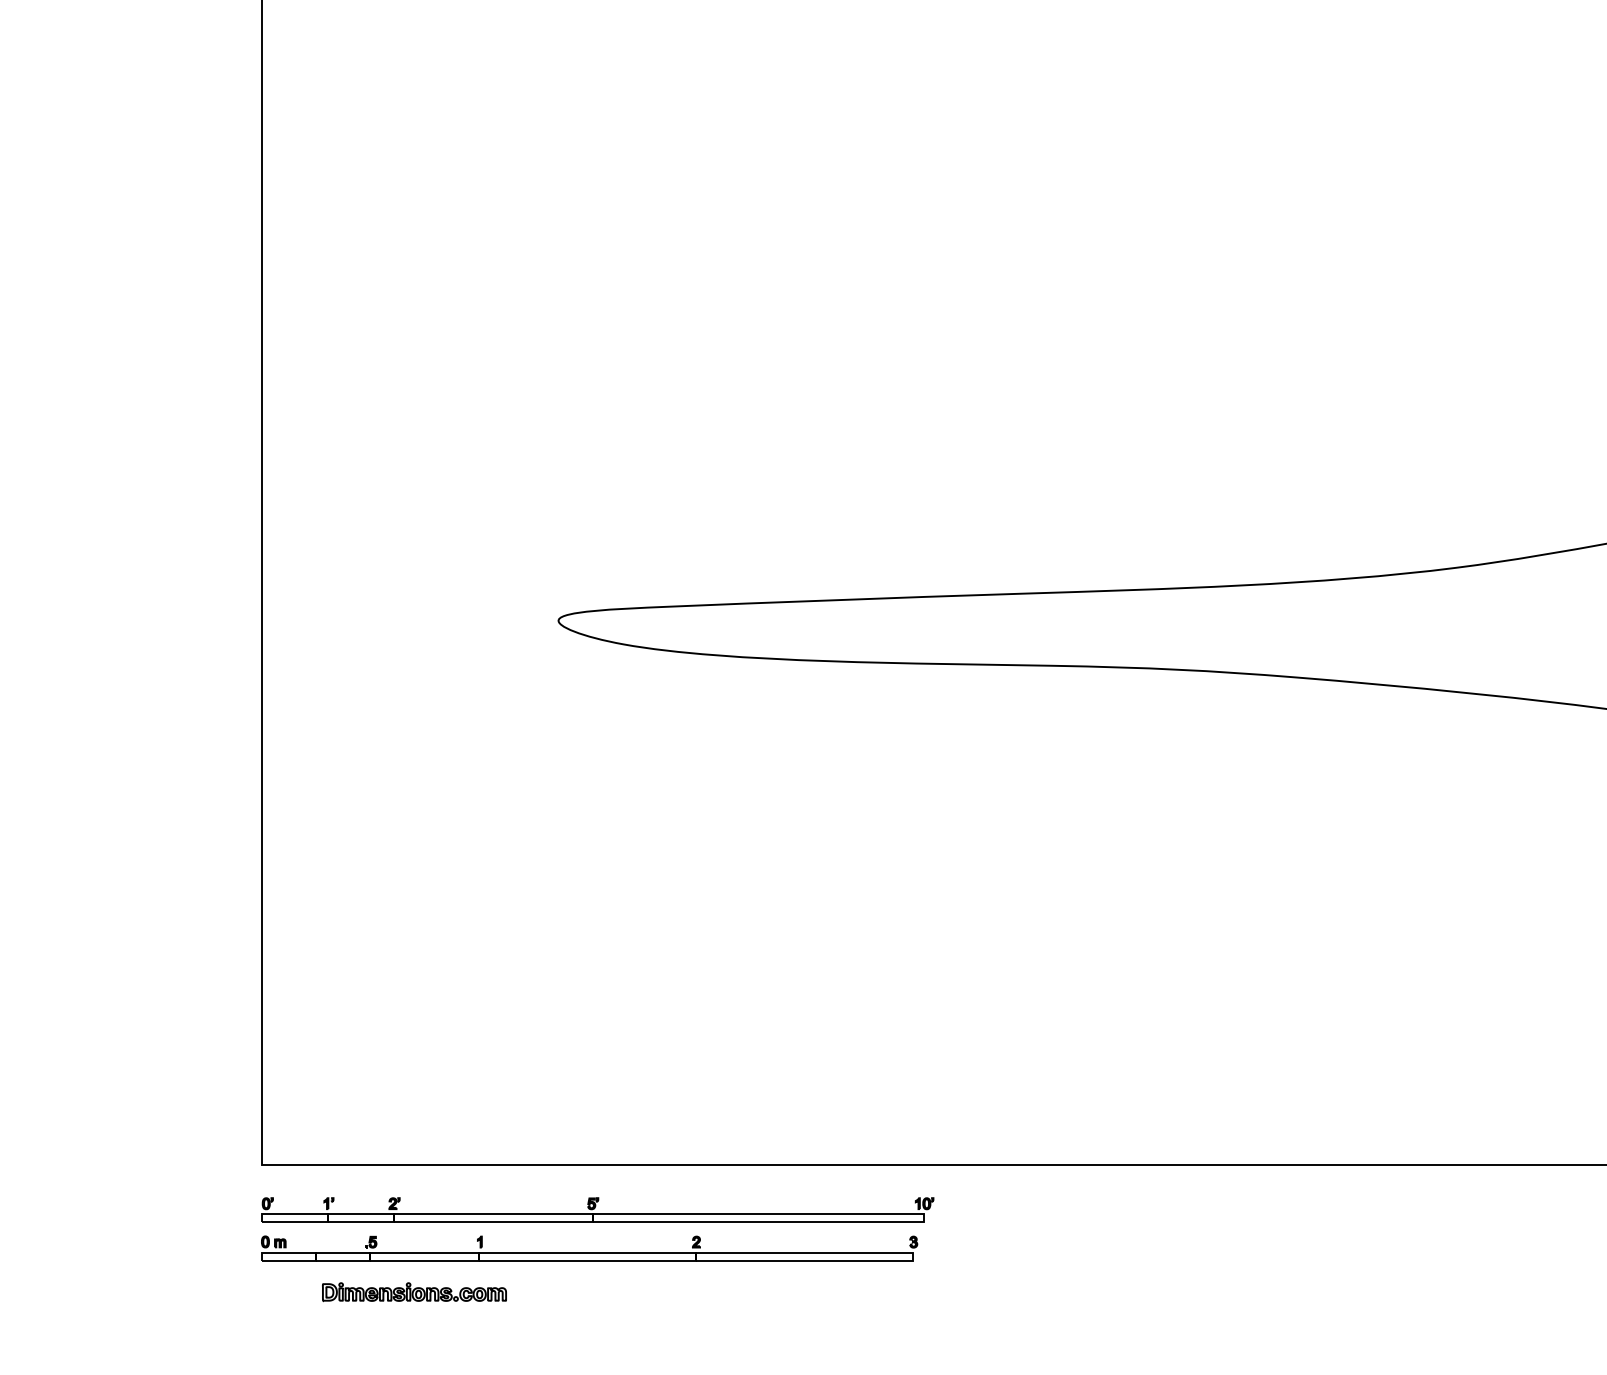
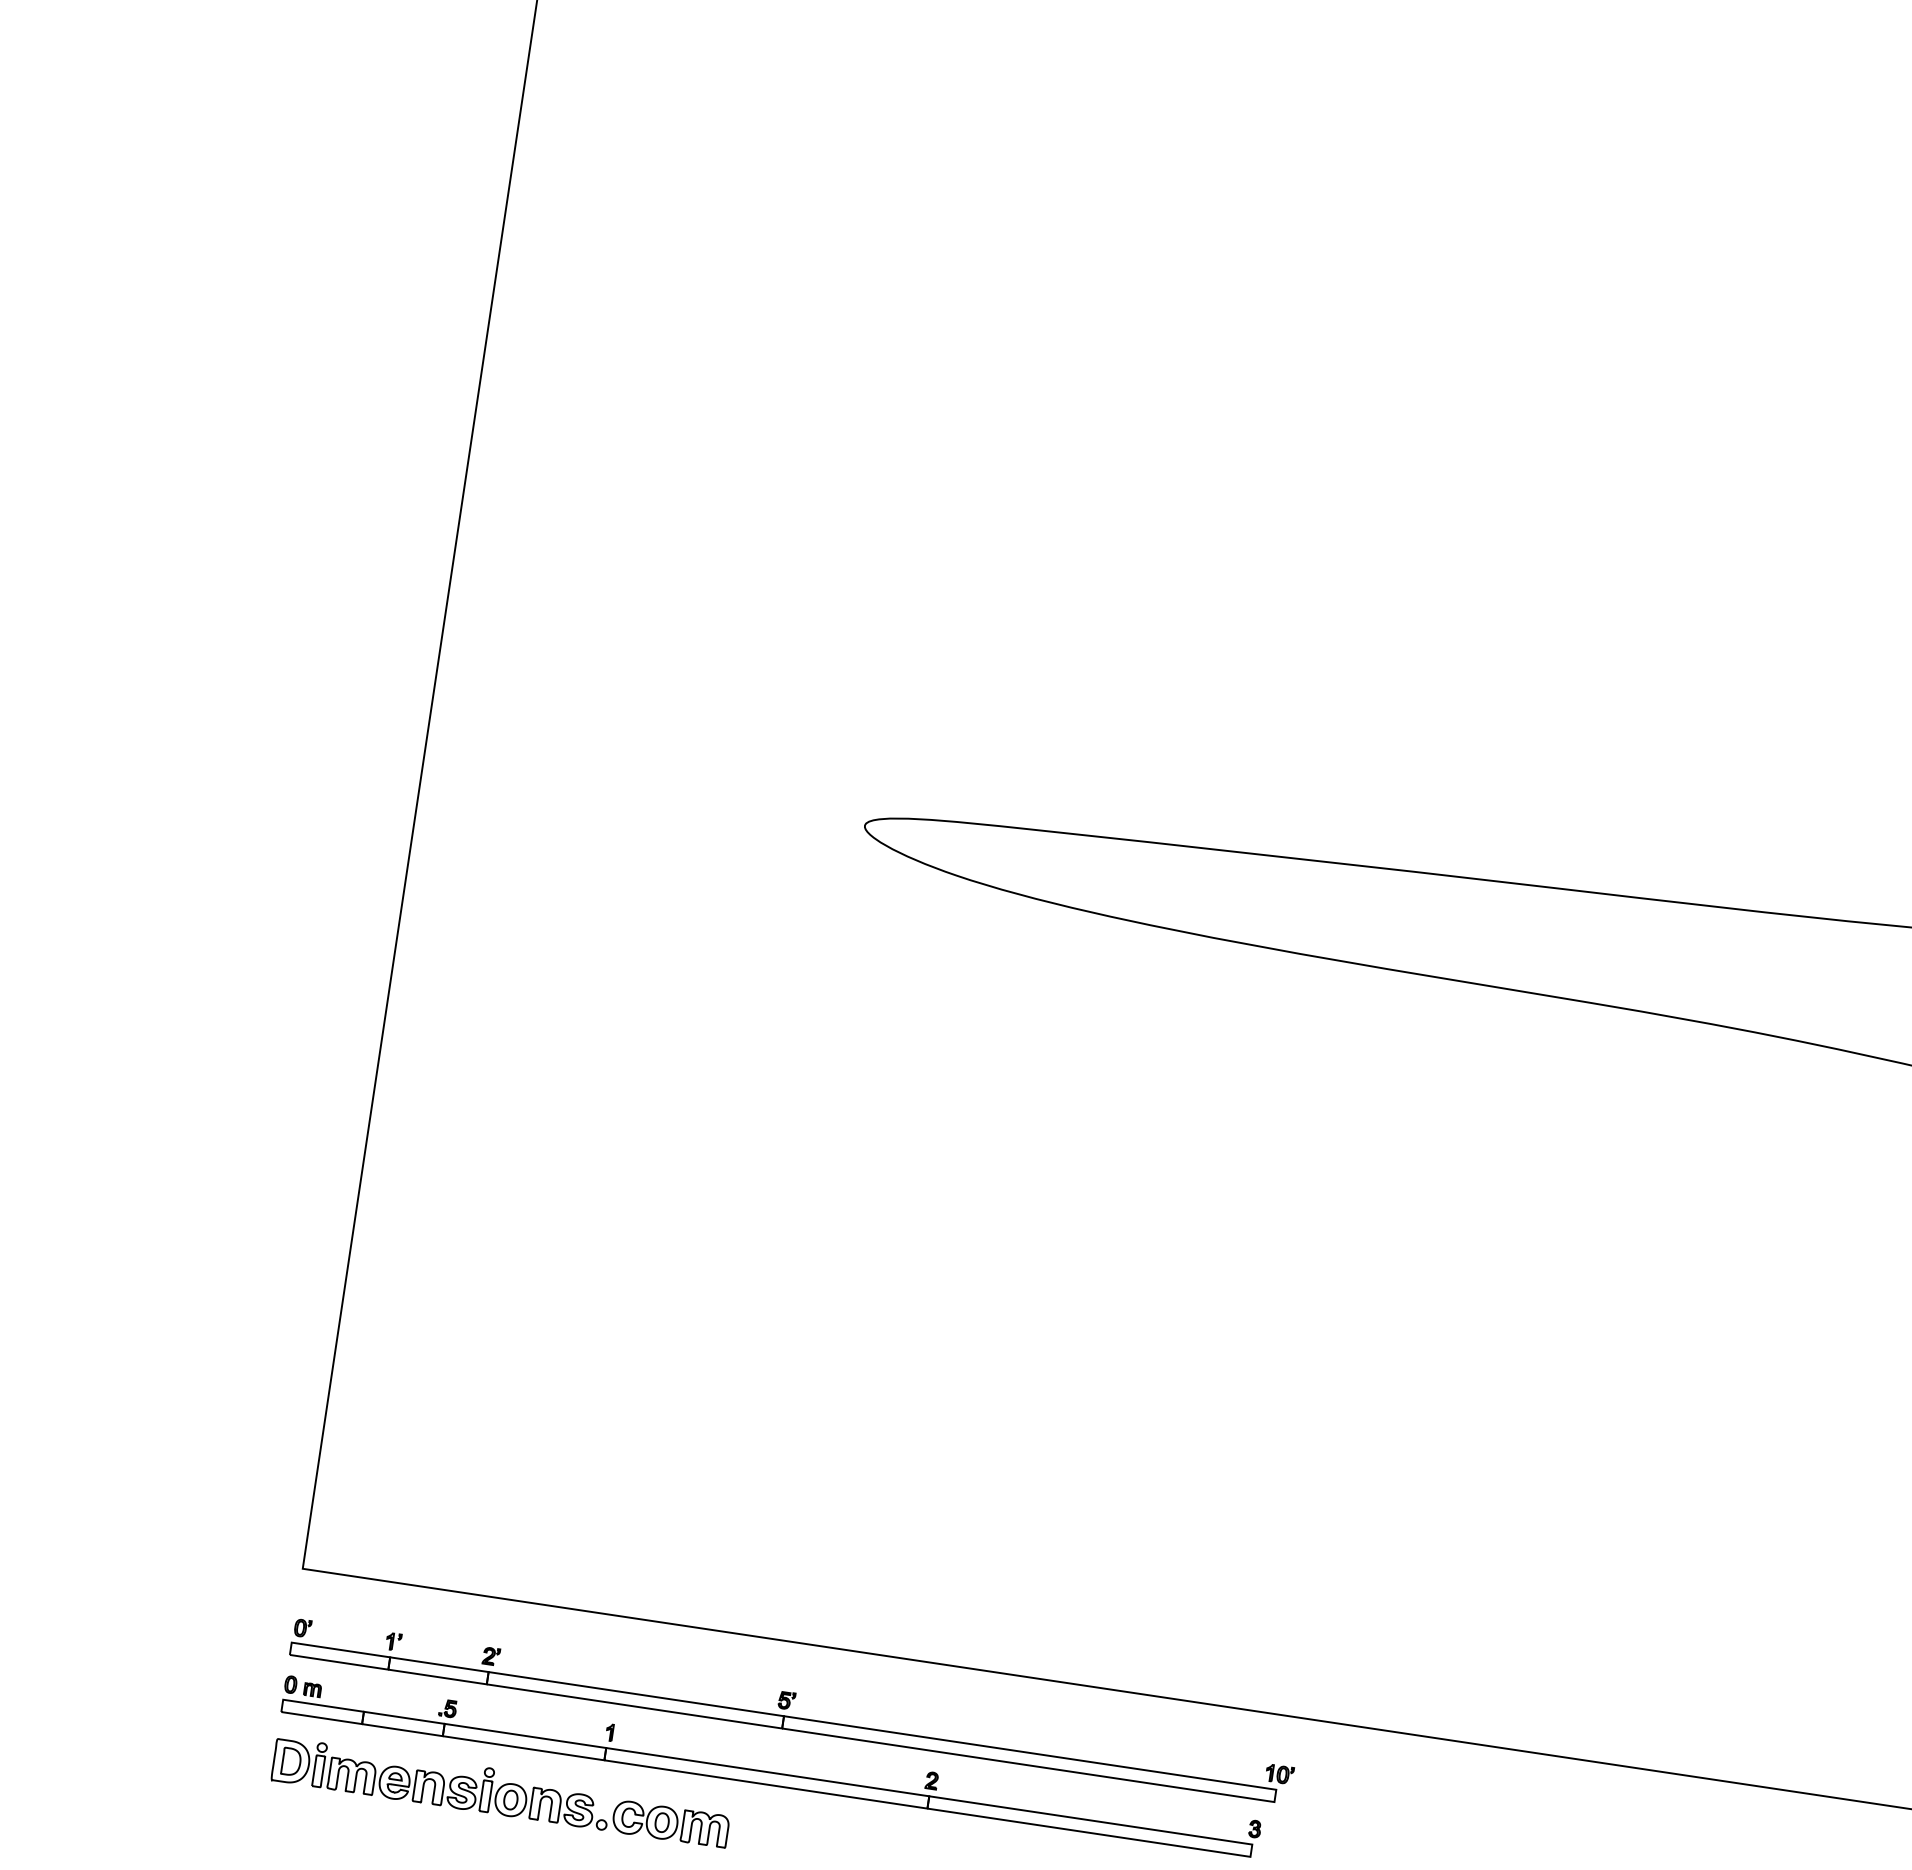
part: (414, 1291) -> (501, 1791), size x1.67

